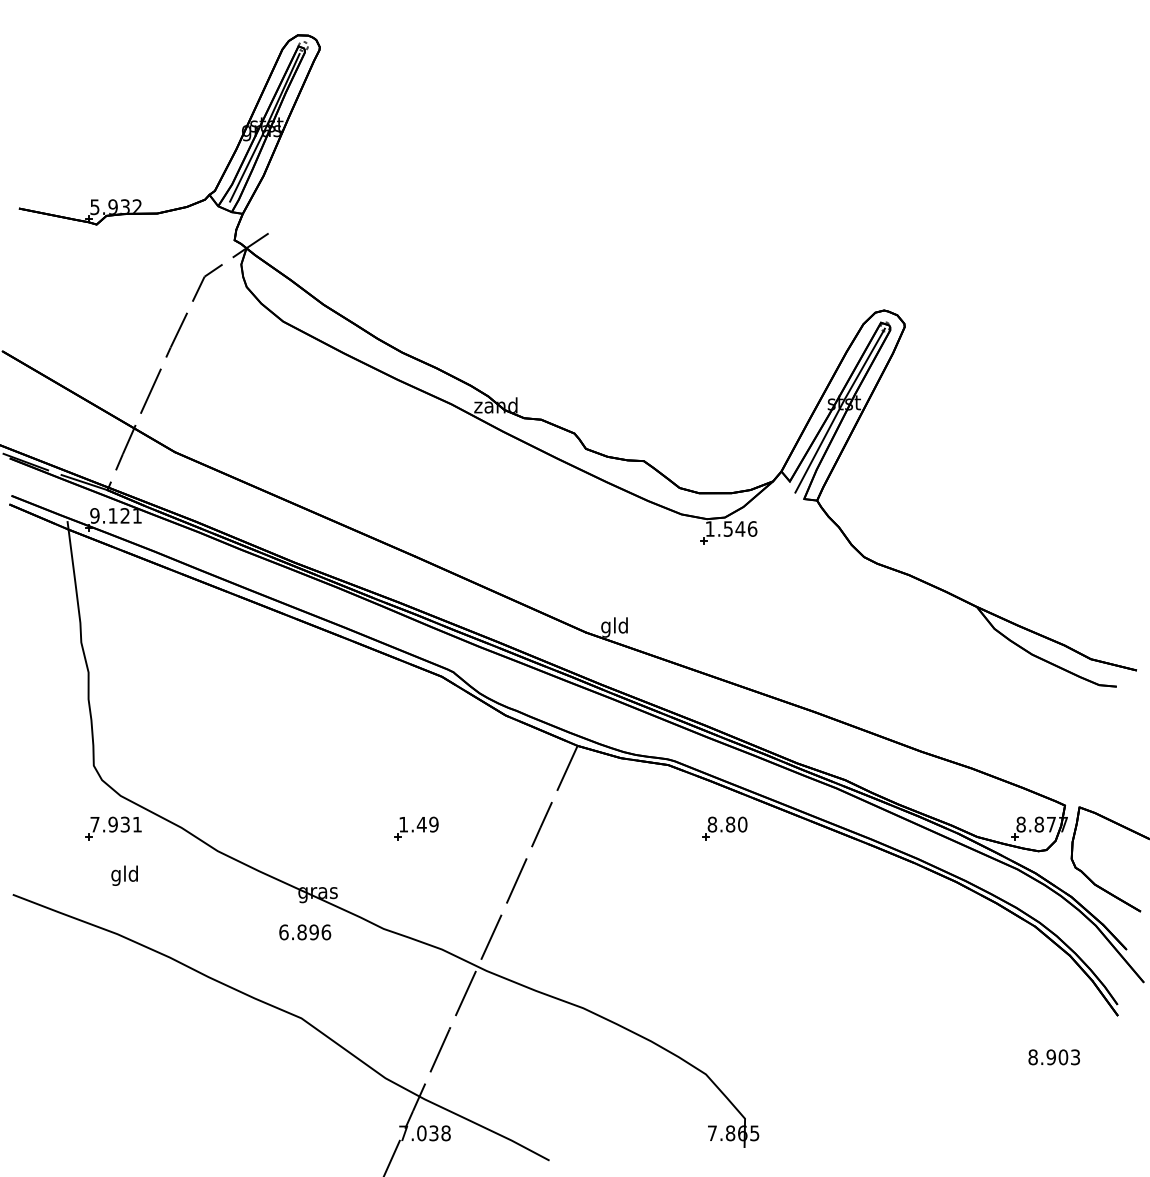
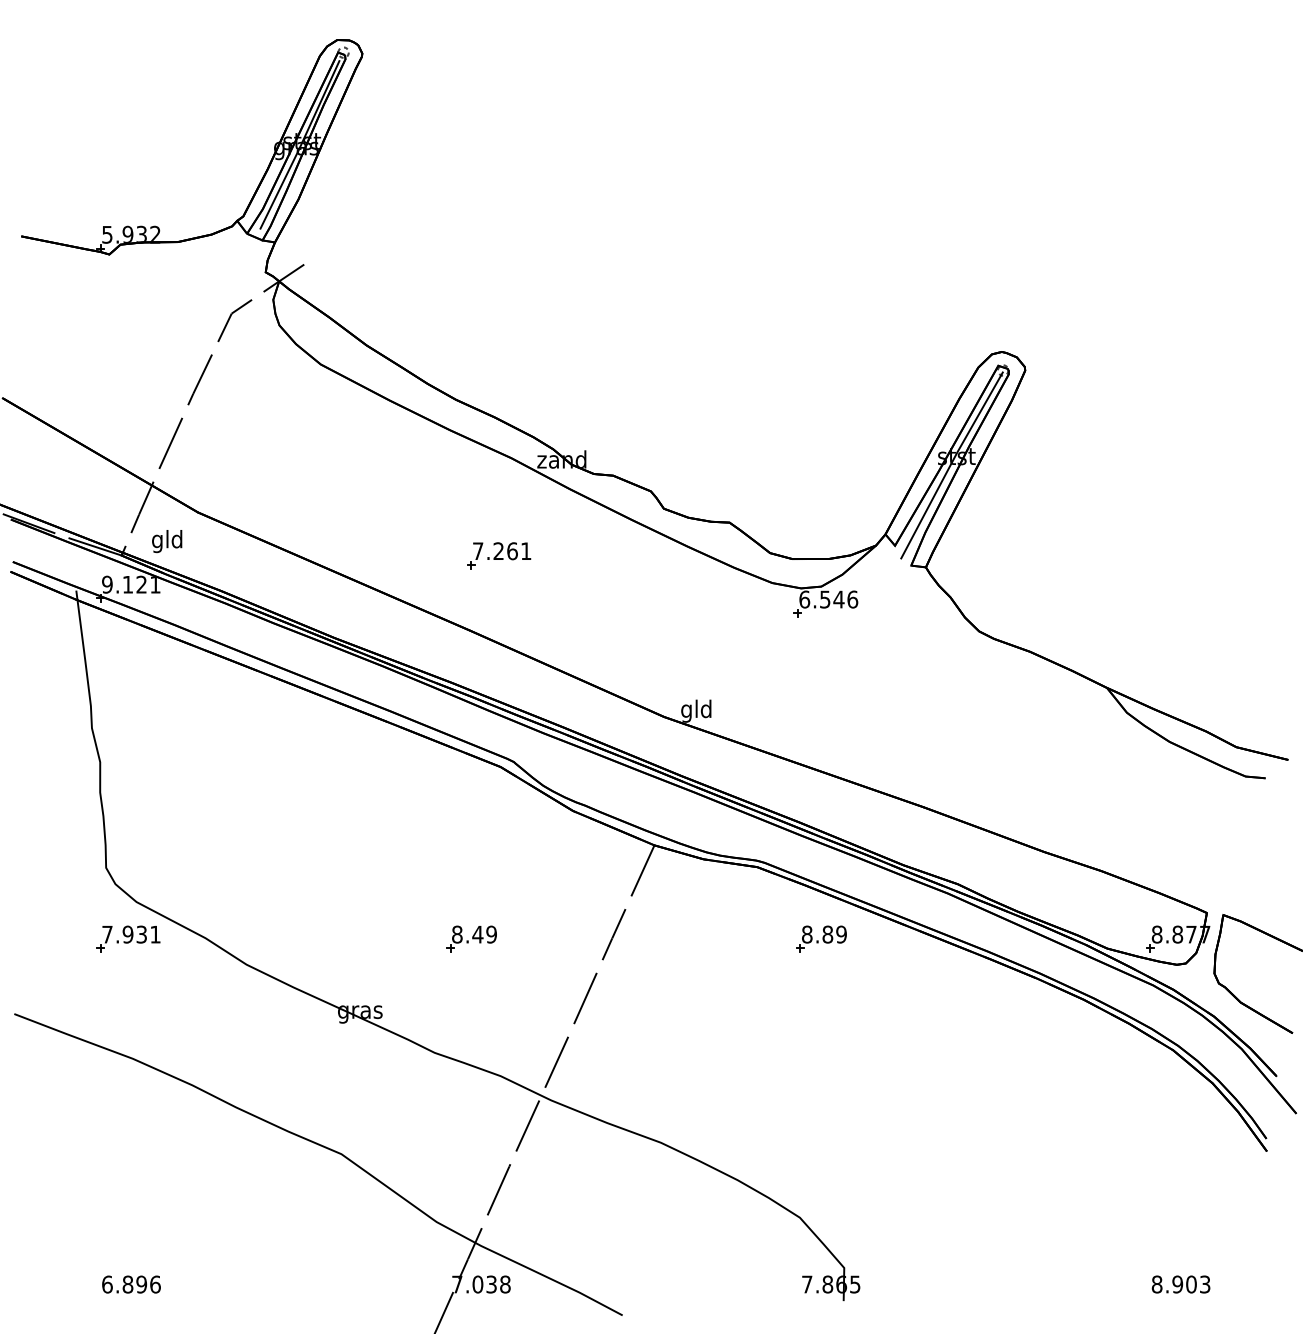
part: (440, 490) -> (499, 555), added
text: (709, 528) -> (803, 598), 1.546 -> 6.546
text: (403, 824) -> (457, 934), 1.49 -> 8.49
text: (742, 824) -> (841, 934), 8.80 -> 8.89
text: (124, 875) -> (166, 541), moved
text: (305, 932) -> (131, 1284), moved
text: (1053, 1057) -> (1180, 1284), moved

